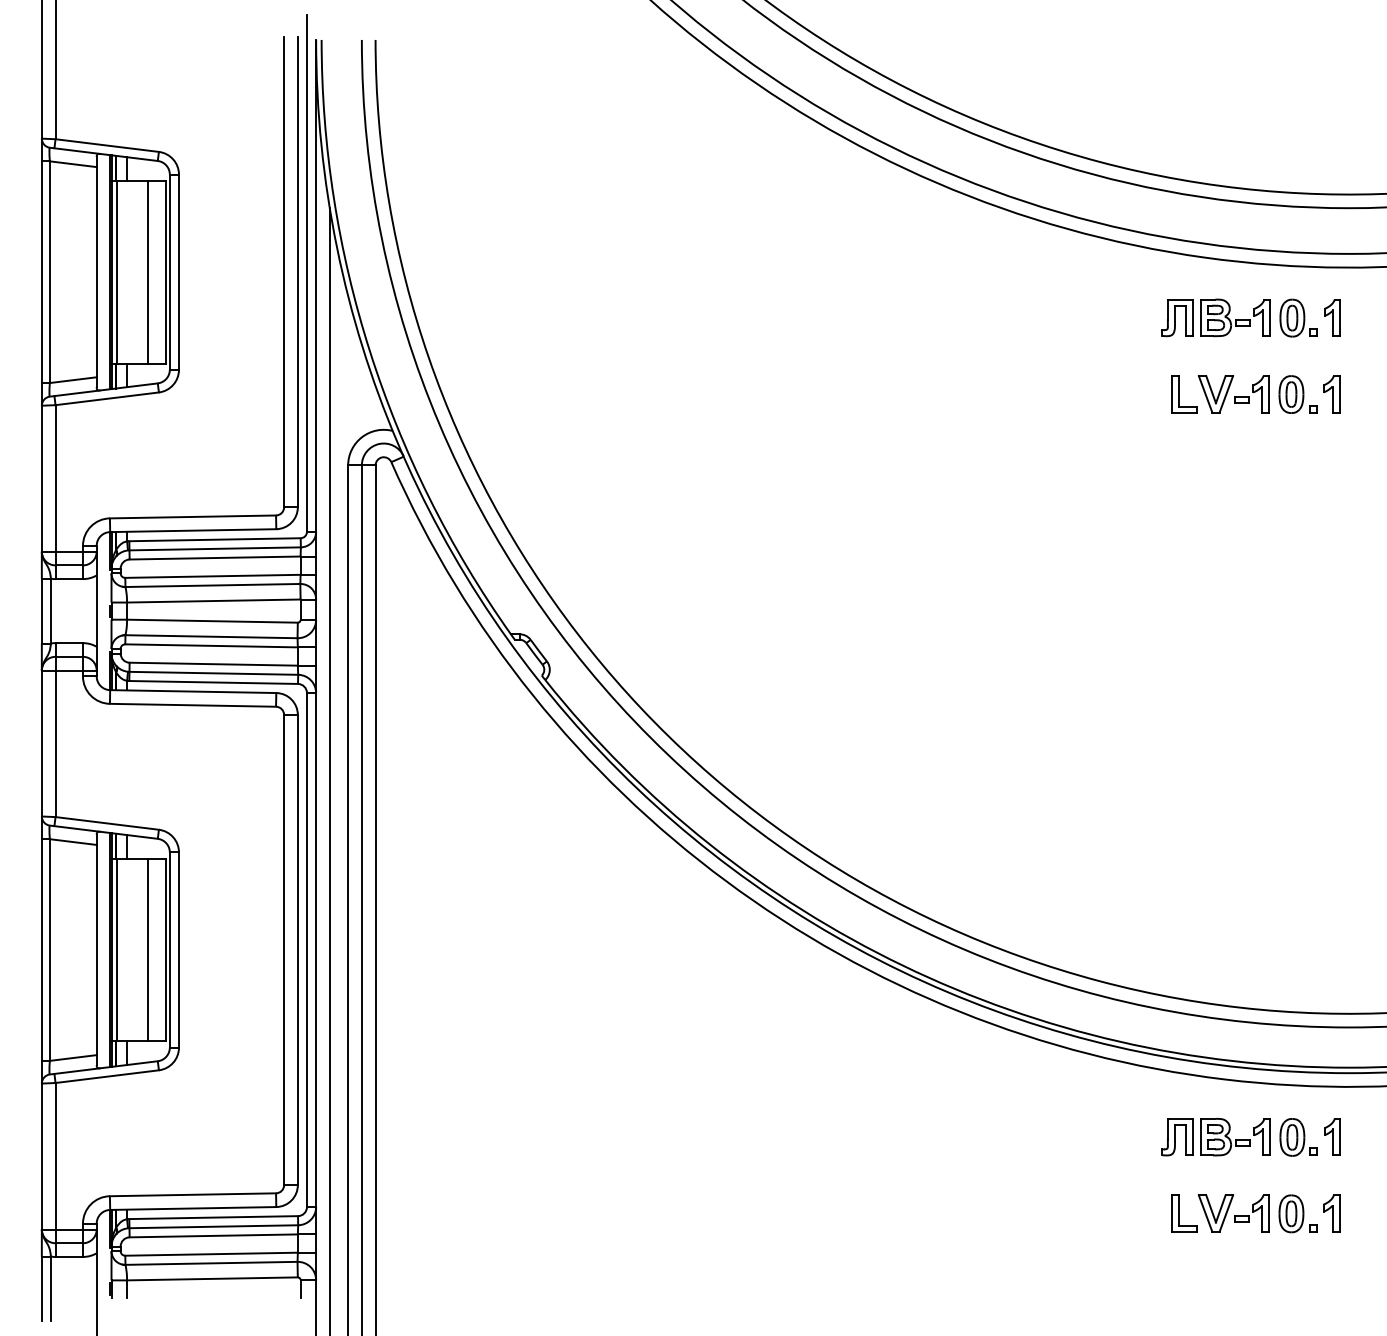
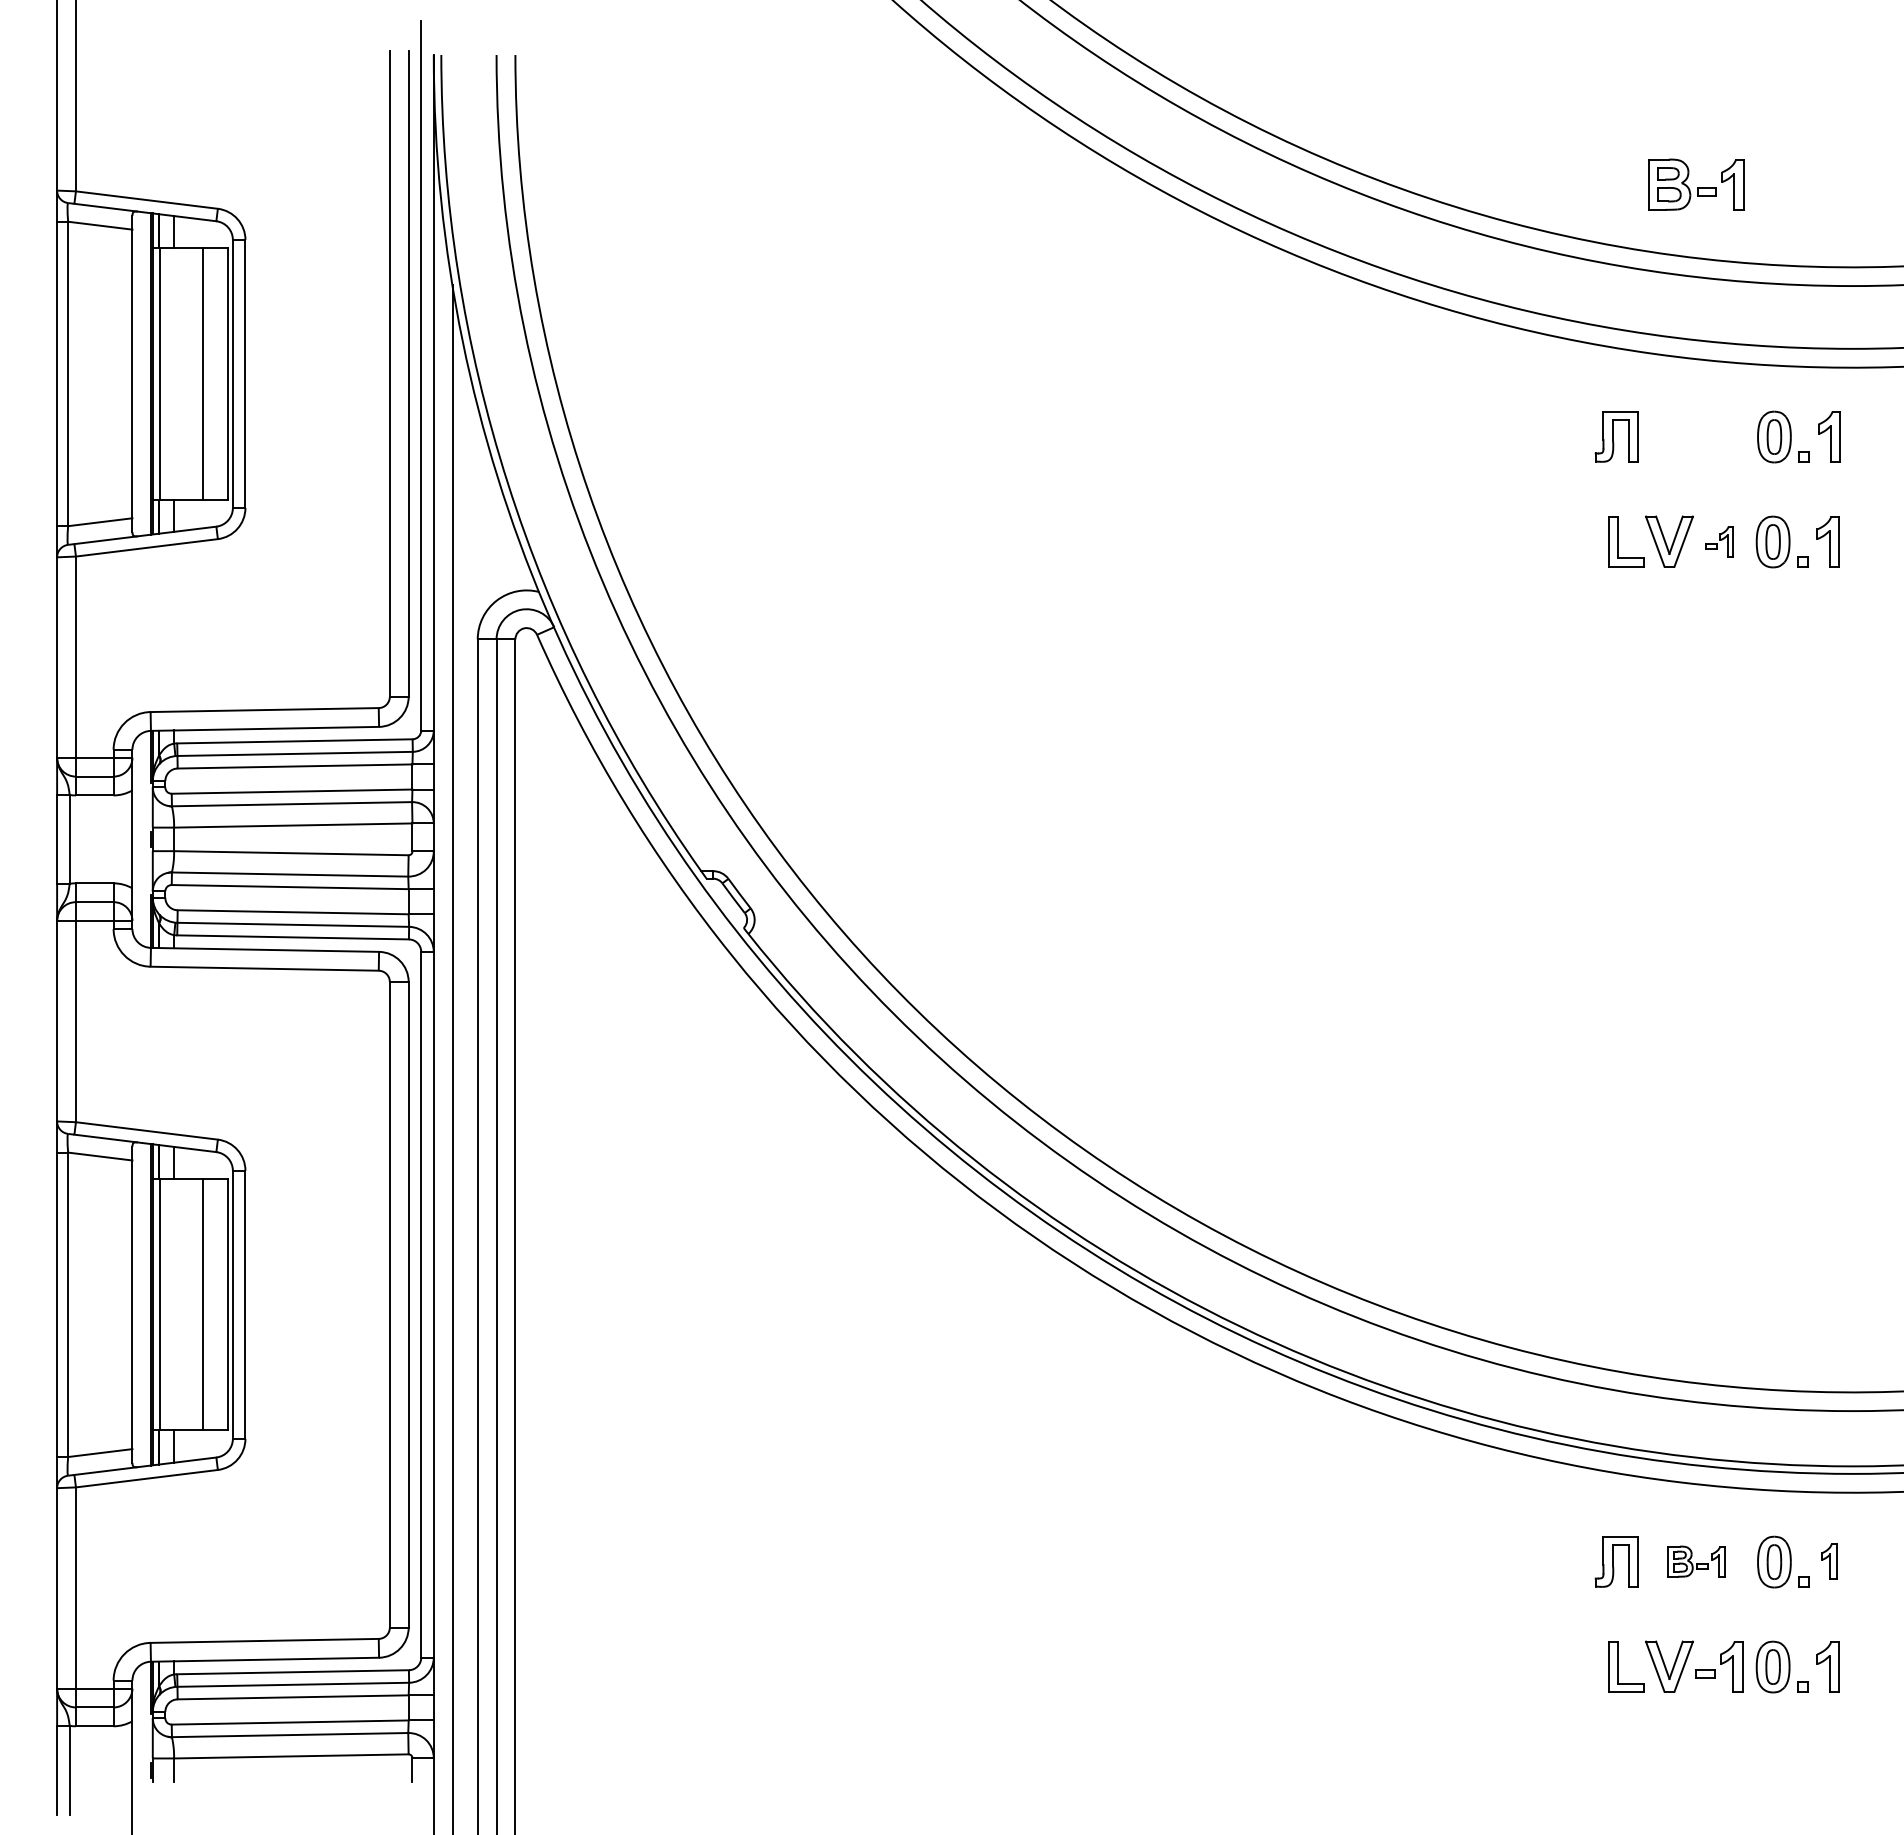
part: (1235, 317) -> (1696, 184), moved
part: (1252, 394) -> (1719, 541), size x0.6
part: (1235, 1136) -> (1696, 1561), size x0.6
part: (1332, 1136) -> (1829, 1561), size x0.7

